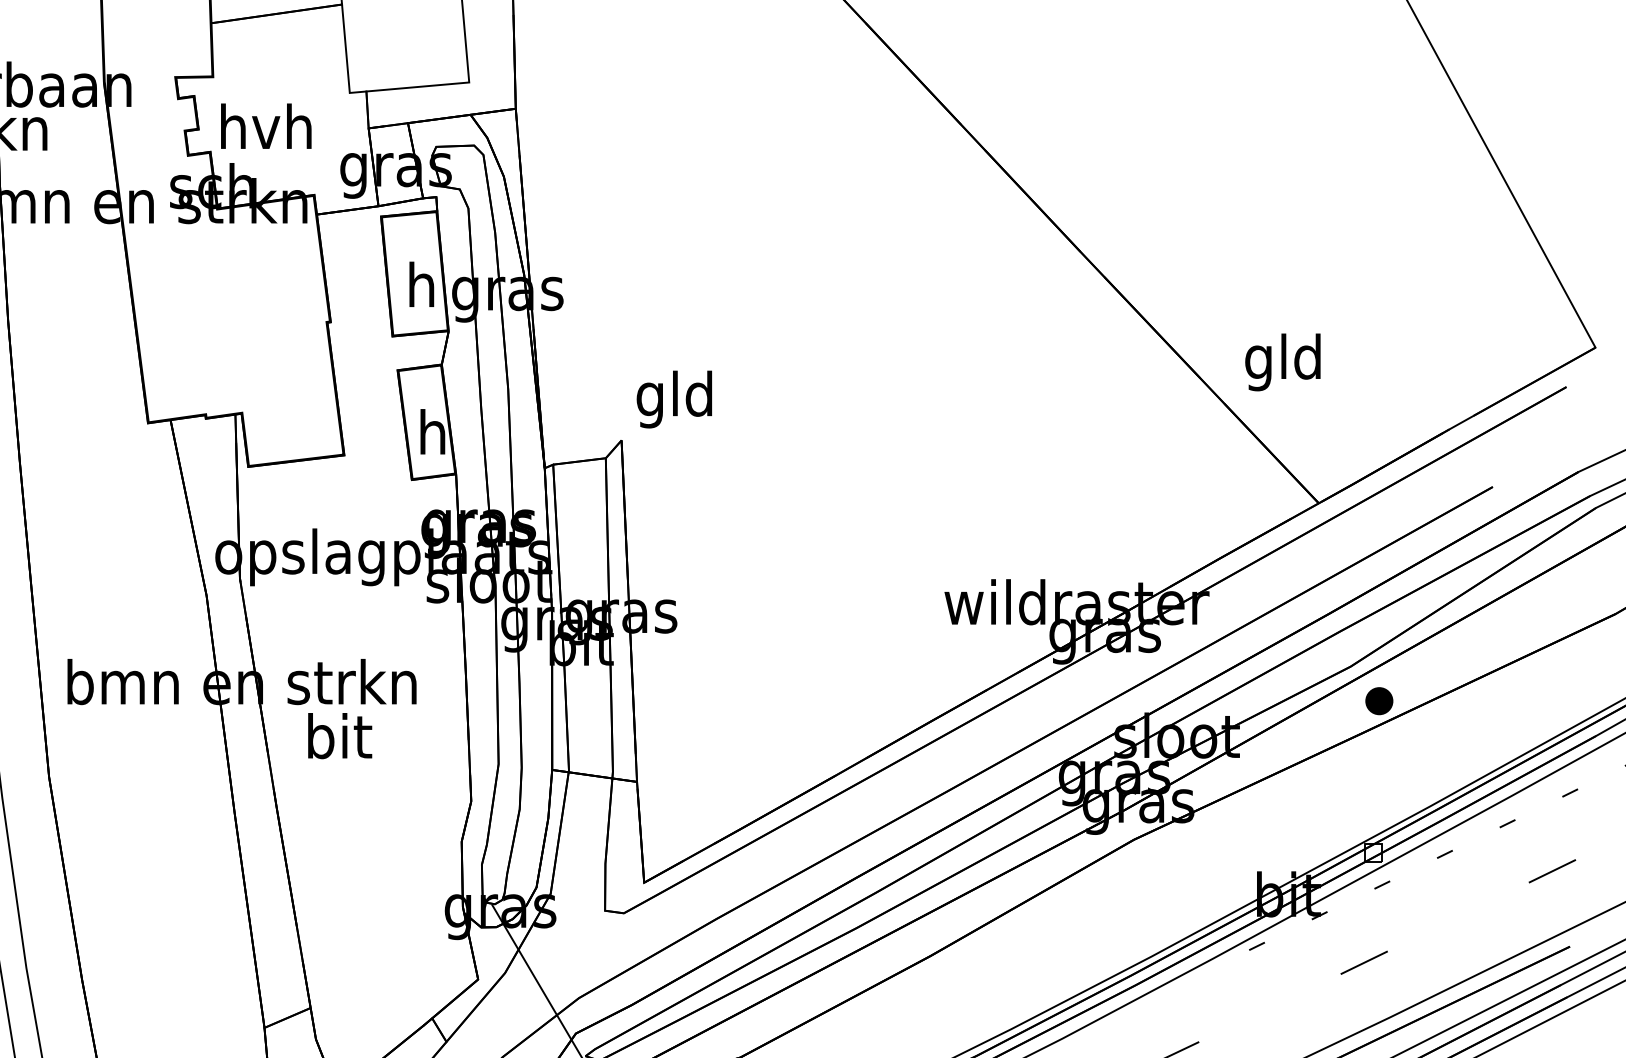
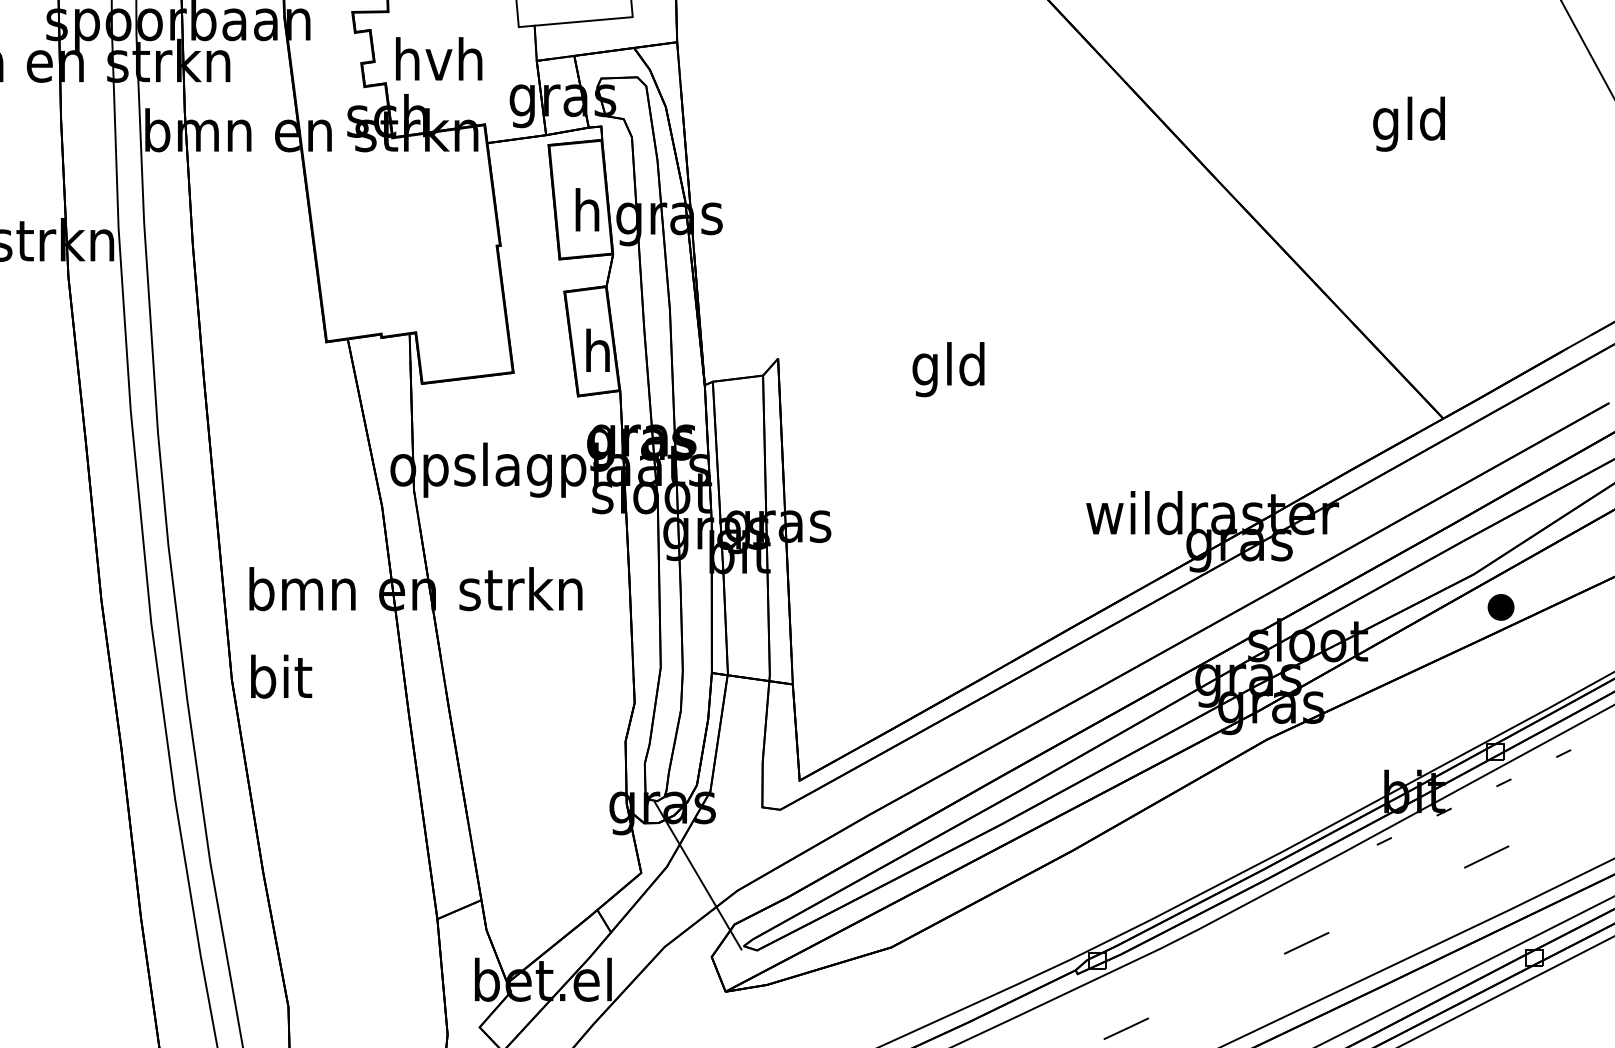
text: (1282, 361) -> (1408, 123), moved
text: (674, 399) -> (948, 369), moved
text: (340, 735) -> (281, 676), moved

